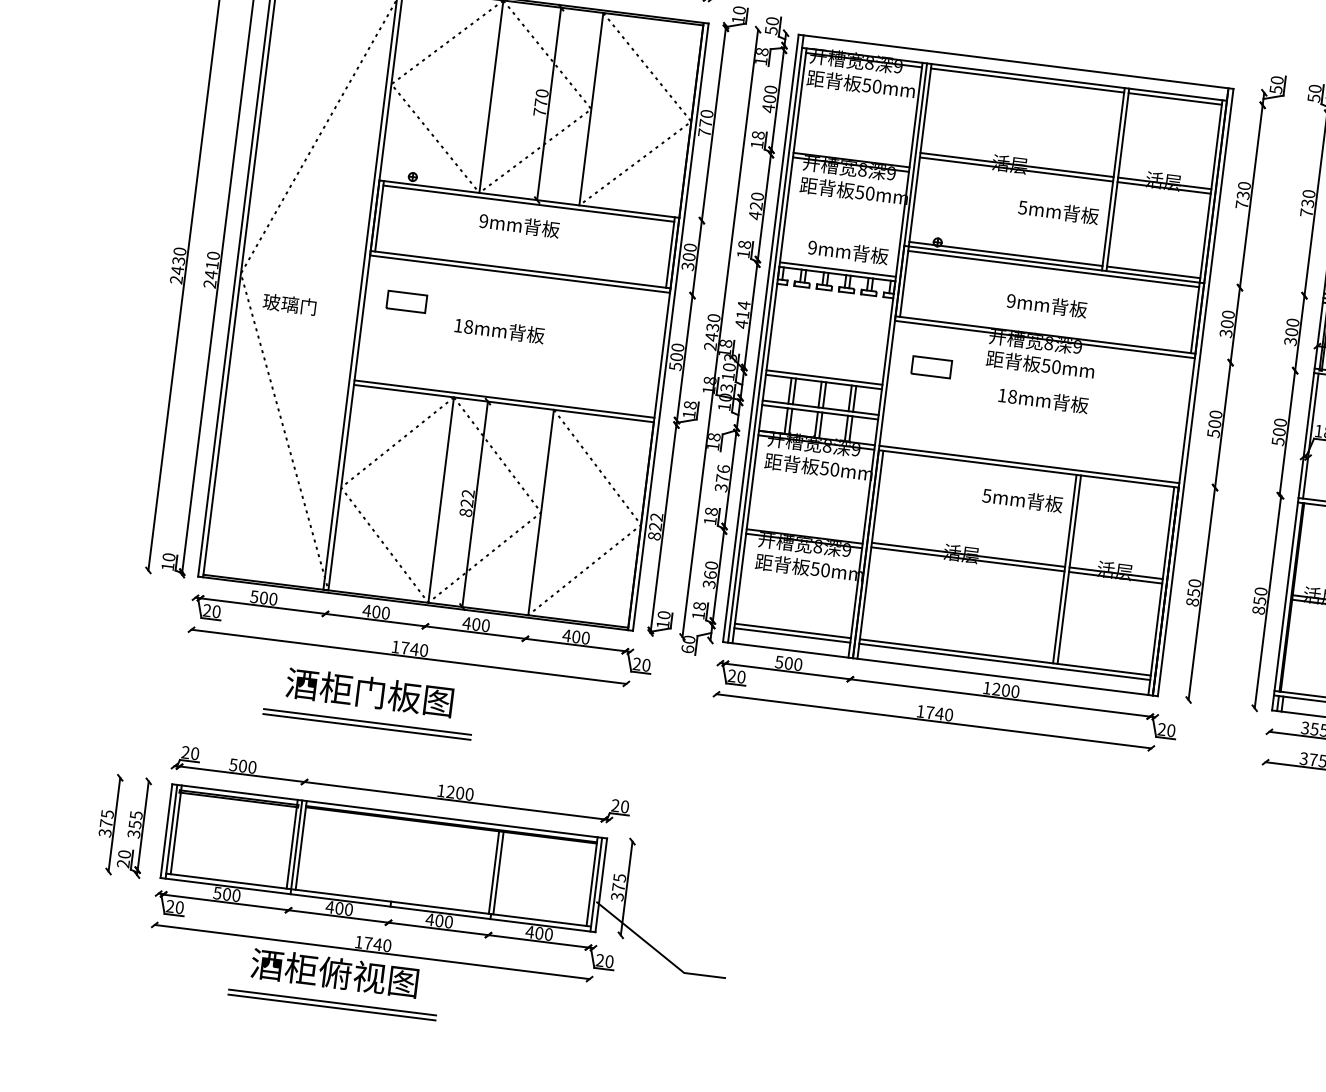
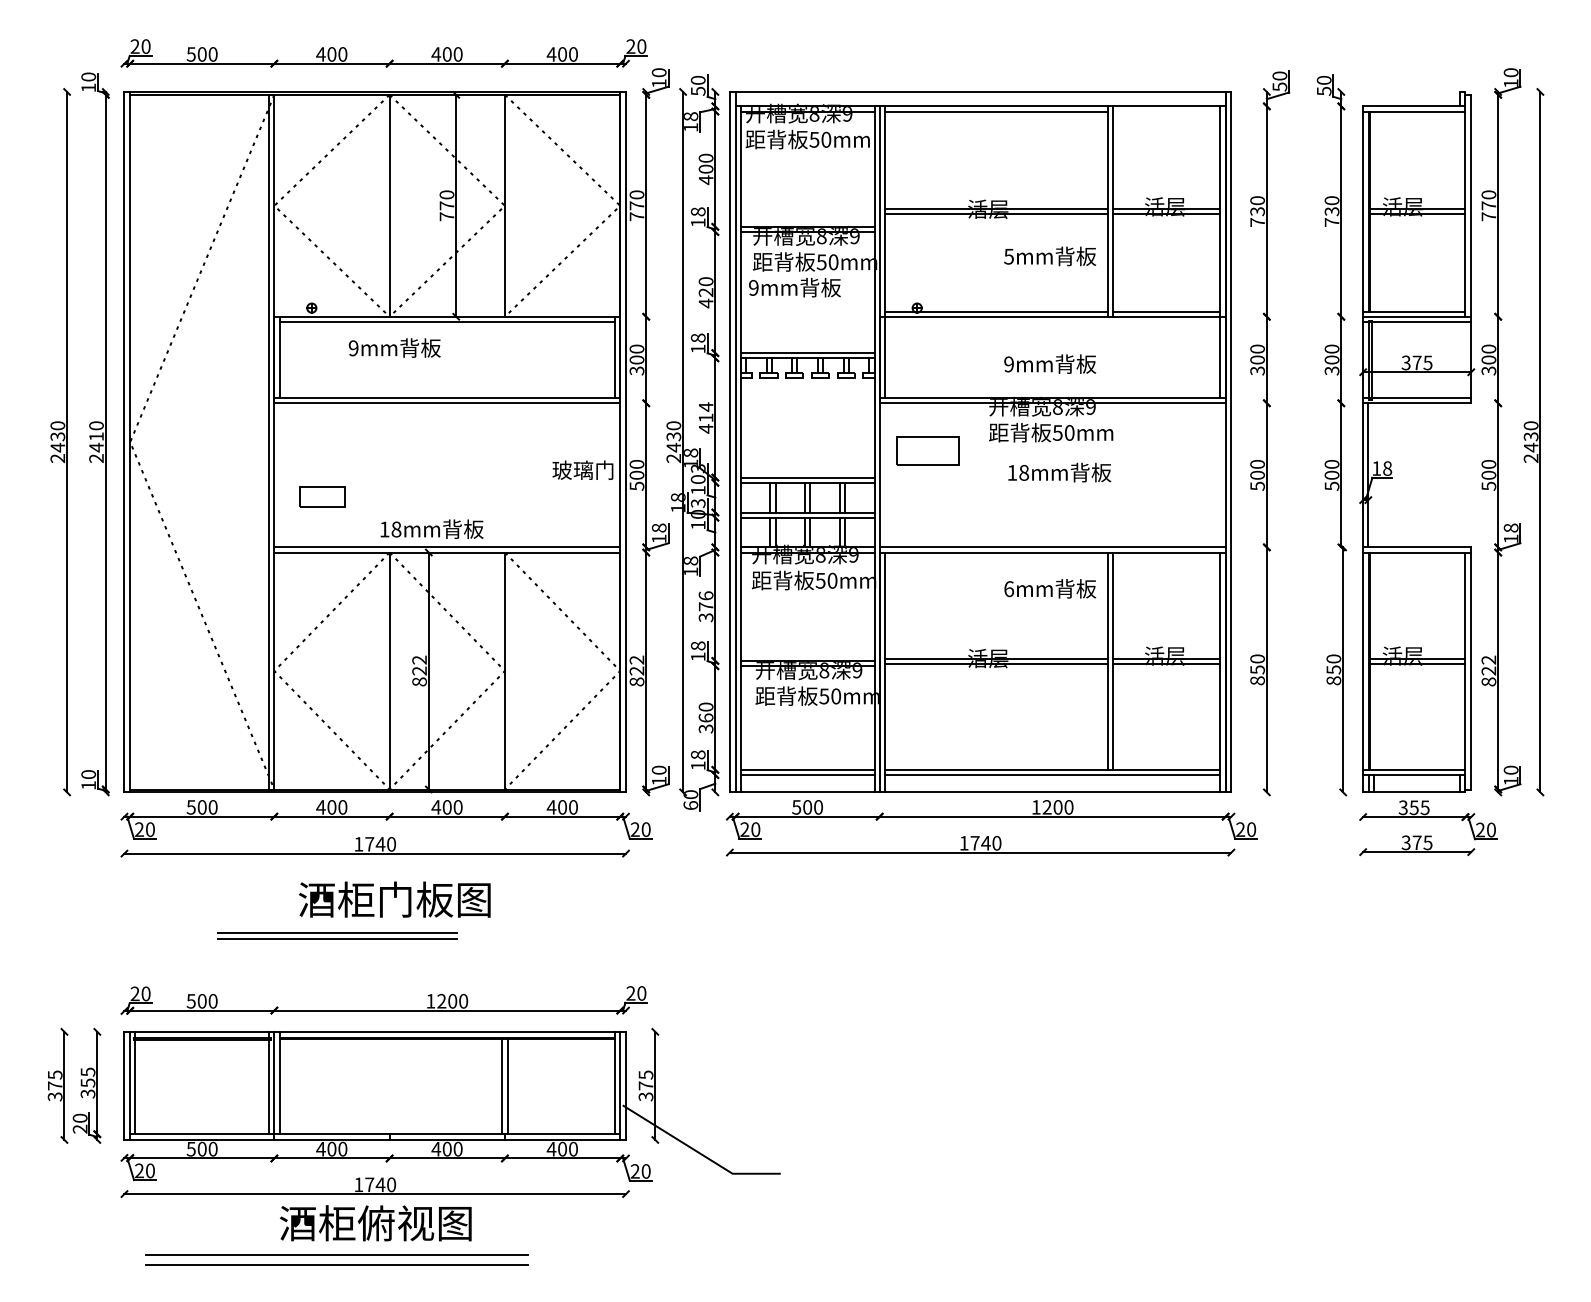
line: (1175, 98) -> (1166, 111), removed
text: (519, 224) -> (394, 347), moved
text: (847, 251) -> (794, 287), moved
line: (1053, 268) -> (1052, 321), removed
part: (406, 301) -> (322, 496), moved
text: (289, 303) -> (582, 469), moved
text: (499, 329) -> (431, 528), moved
part: (931, 366) -> (927, 450), size x1.4
text: (987, 496) -> (1009, 589), 5mm -> 6mm
text: (369, 692) -> (394, 899), moved
text: (334, 973) -> (375, 1223), moved
part: (332, 1004) -> (337, 1259), size x1.6

